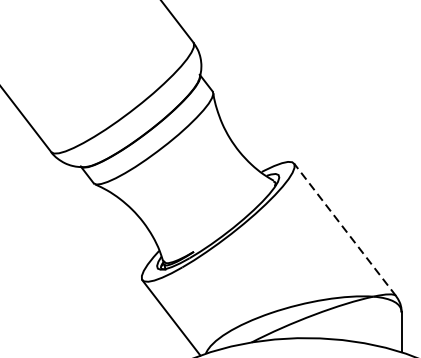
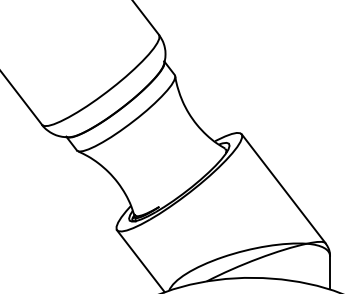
line: (344, 229) -> (283, 188), dashed -> solid

